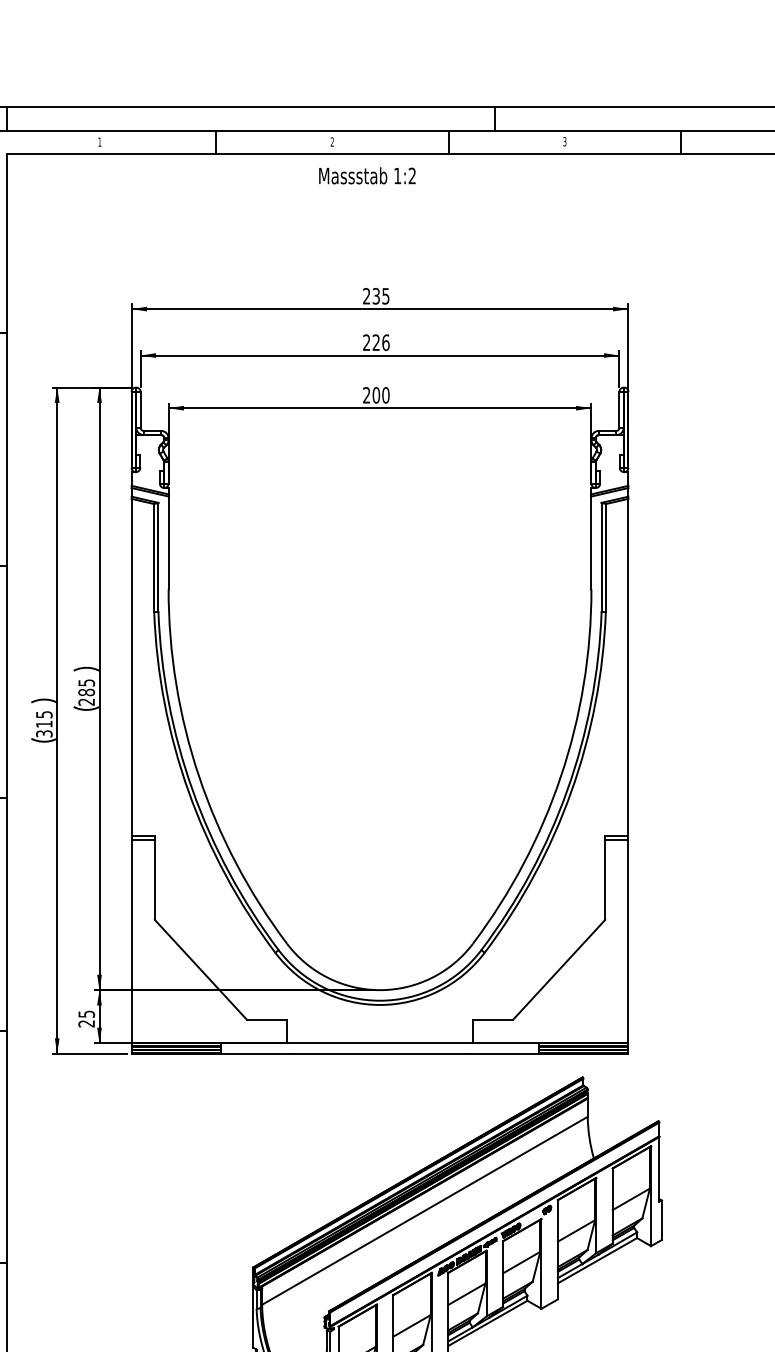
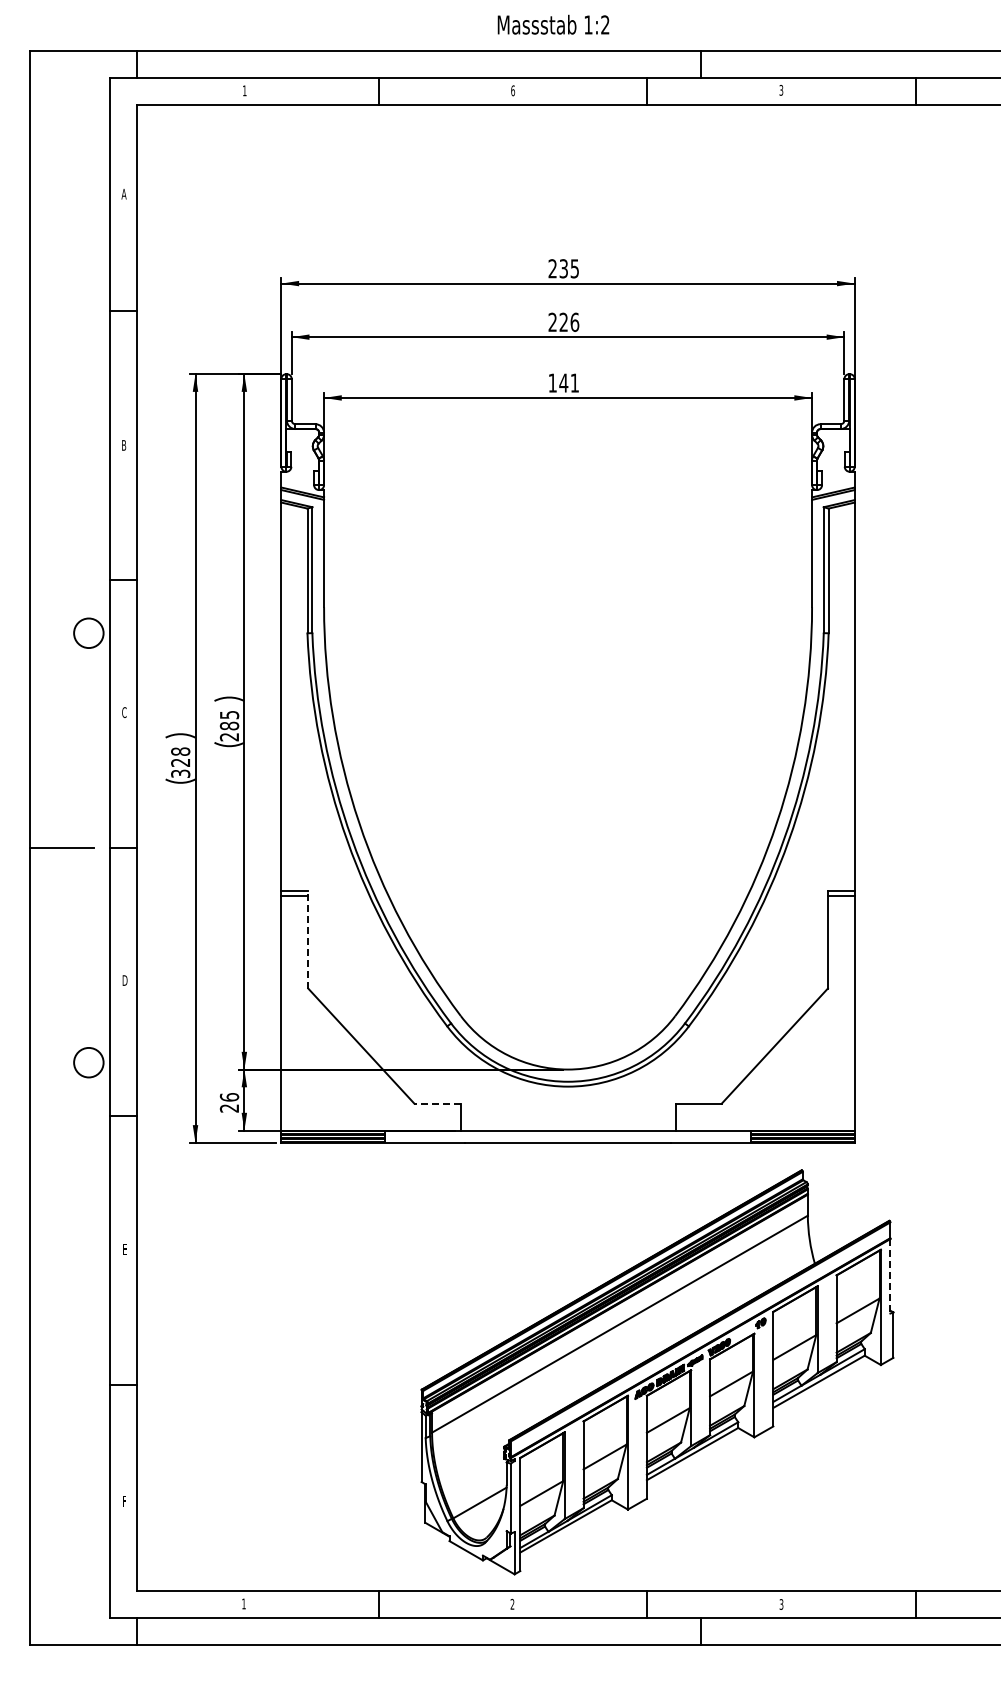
text: (332, 141) -> (513, 90), 2 -> 6
text: (367, 175) -> (553, 24), moved
text: (376, 394) -> (563, 382), 200 -> 141
text: (44, 718) -> (180, 756), 315 -> 328
line: (155, 877) -> (308, 939), solid -> dashed
text: (86, 1014) -> (229, 1097), 25 -> 26
line: (266, 1019) -> (436, 1103), solid -> dashed
line: (659, 1169) -> (890, 1276), solid -> dashed

